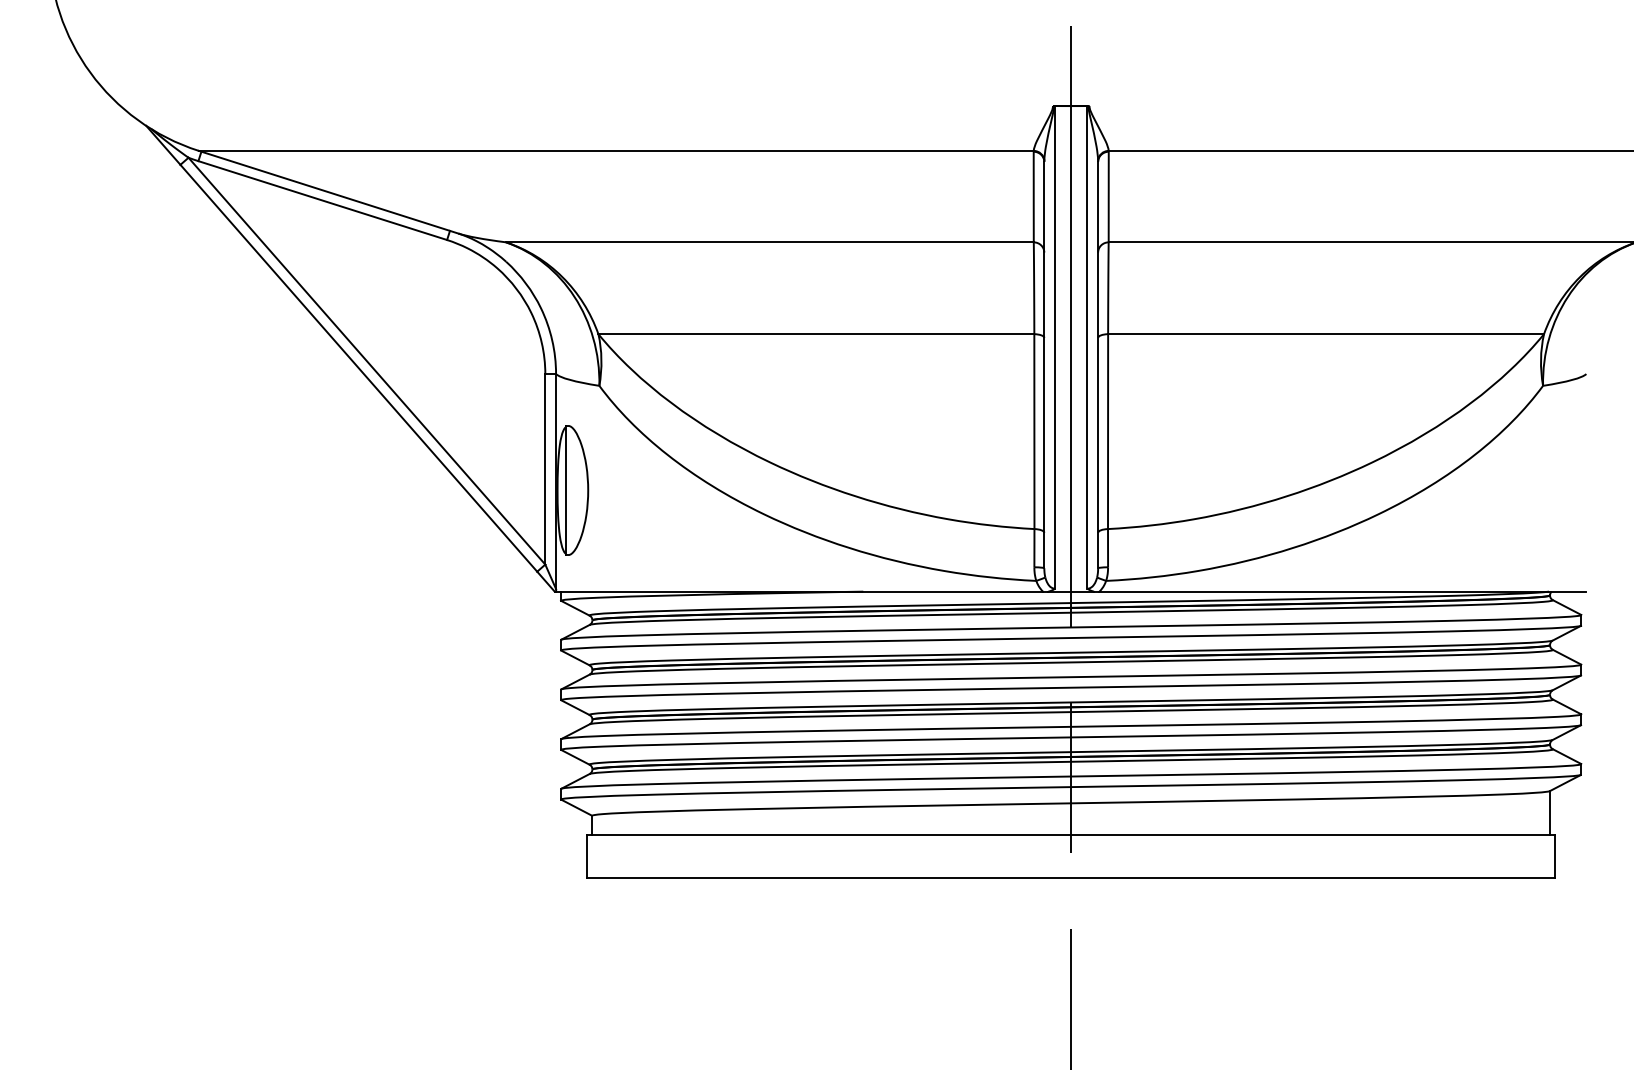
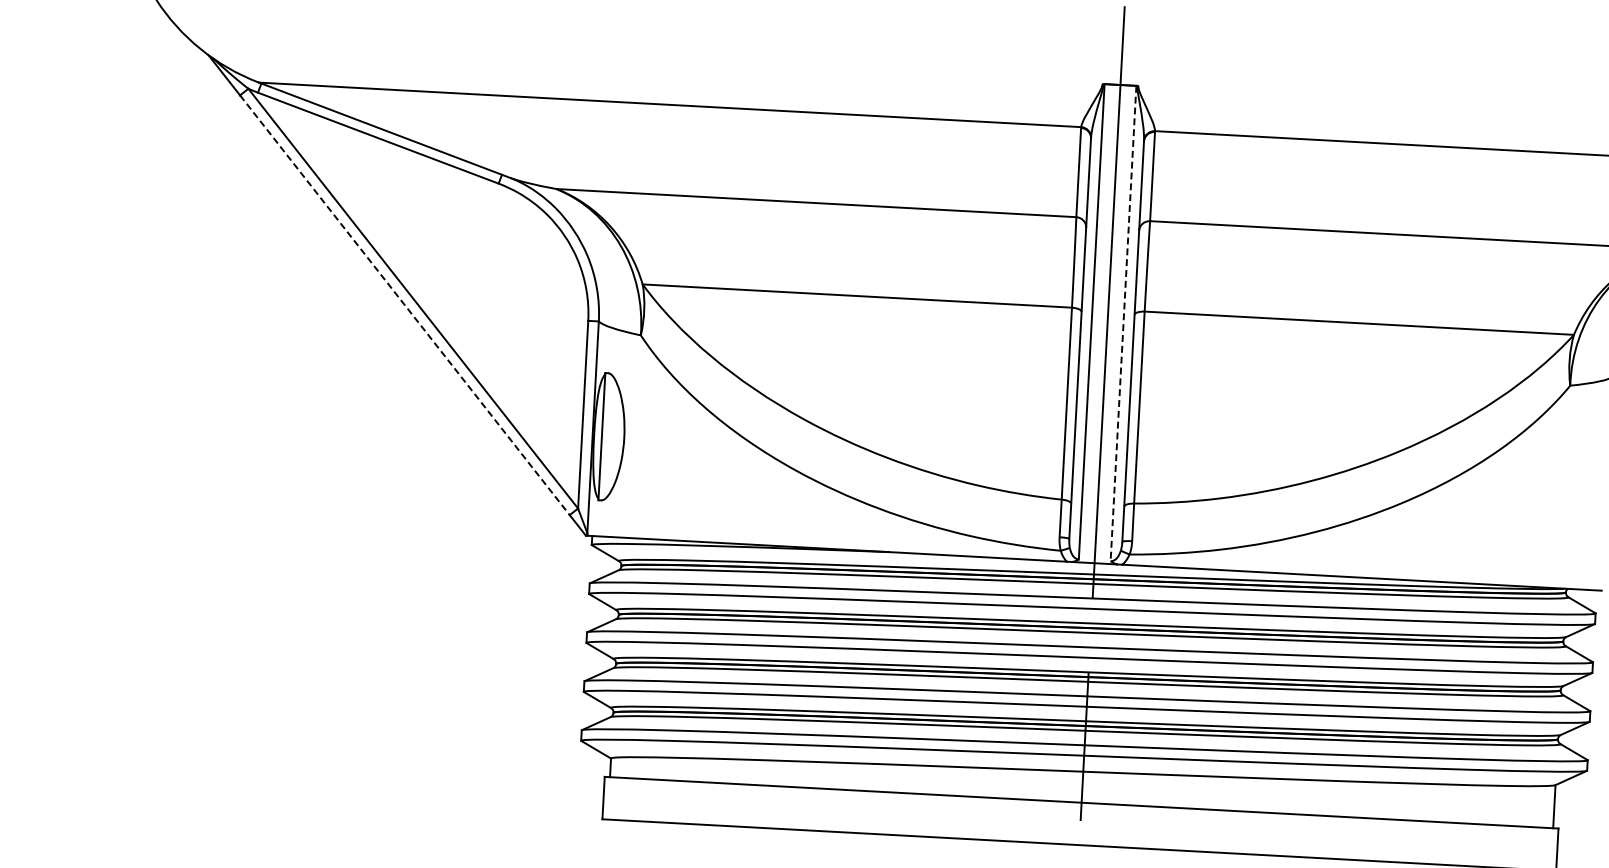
line: (1087, 347) -> (1123, 323), solid -> dashed
line: (358, 368) -> (404, 305), solid -> dashed

